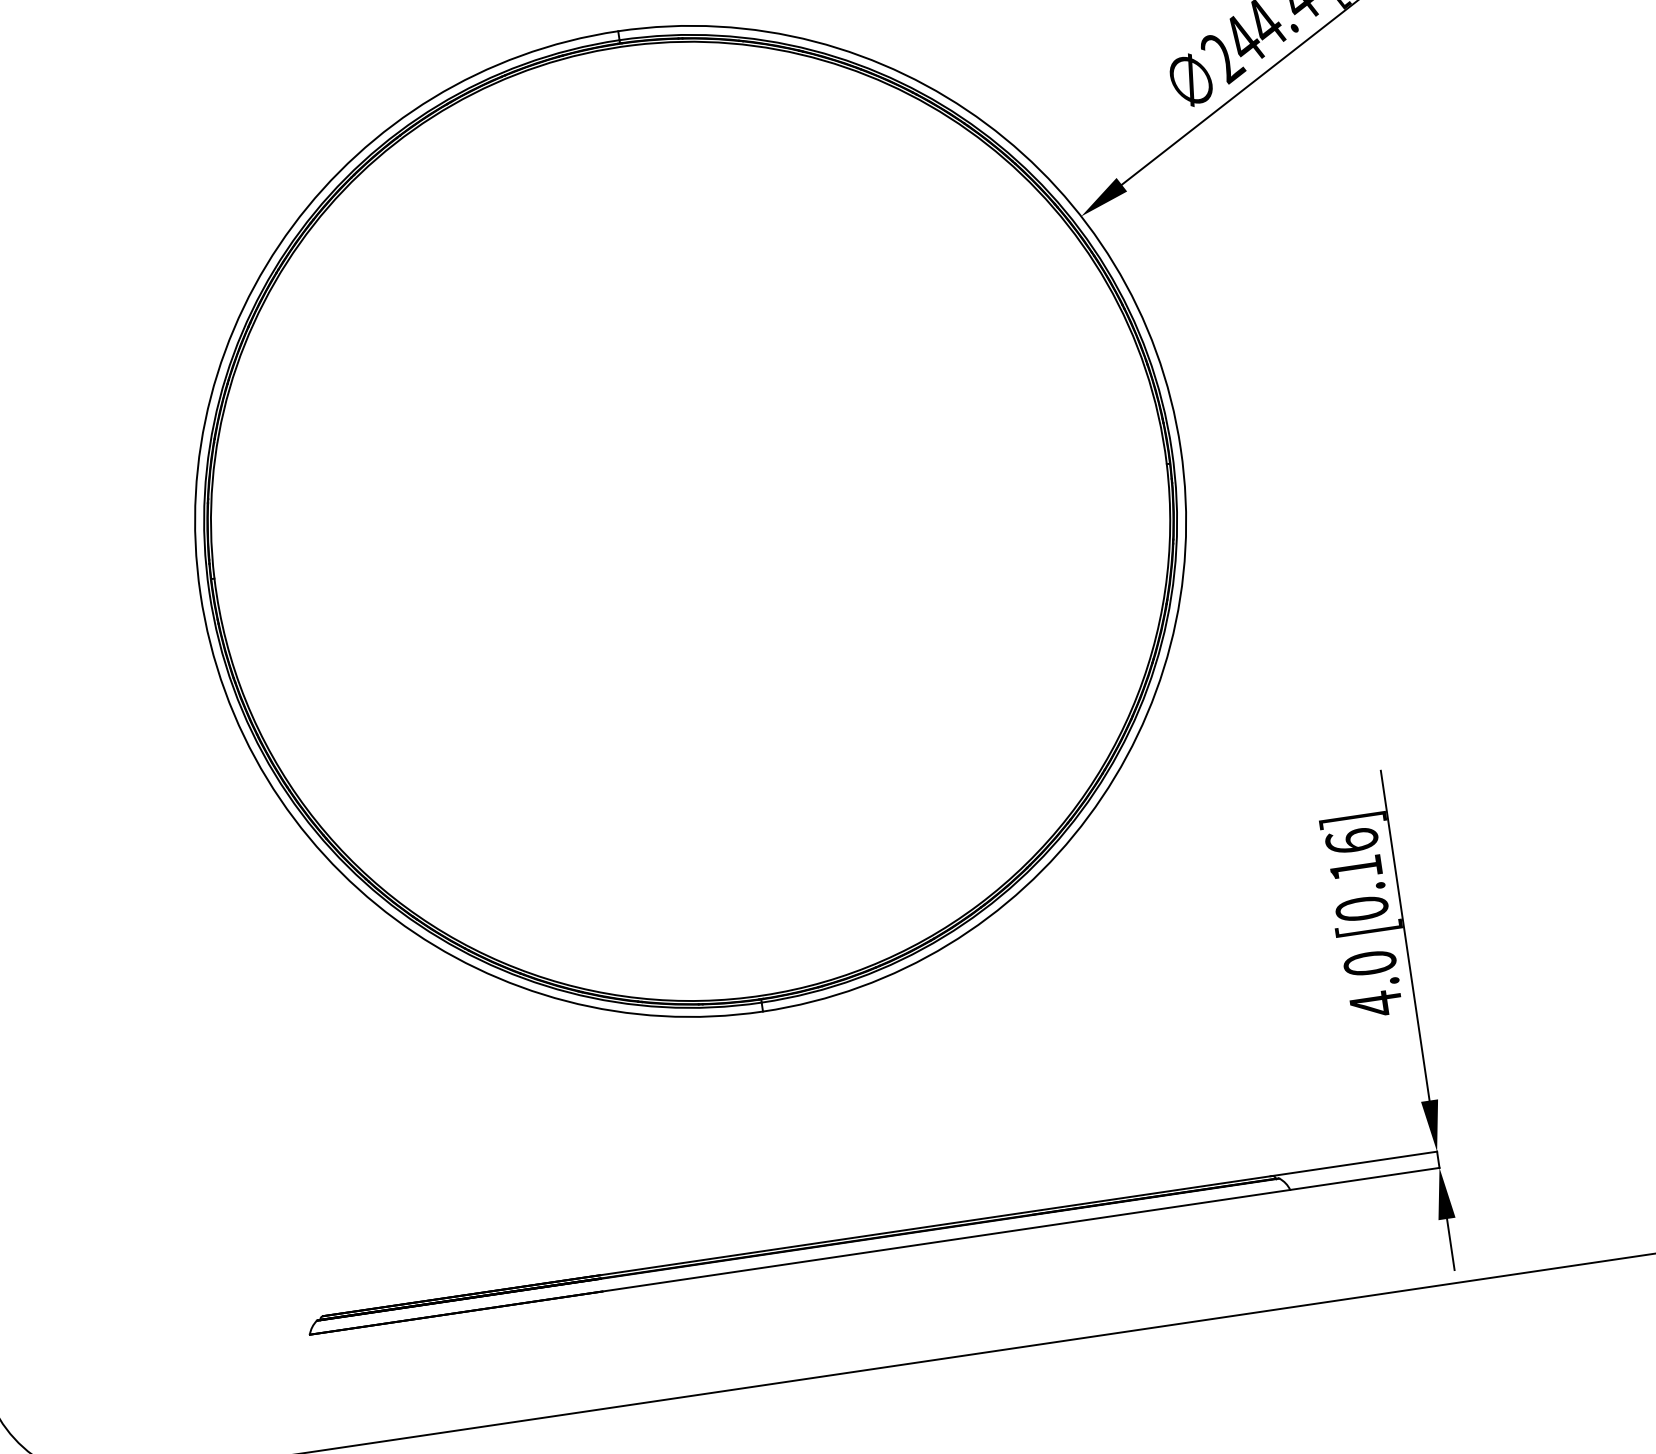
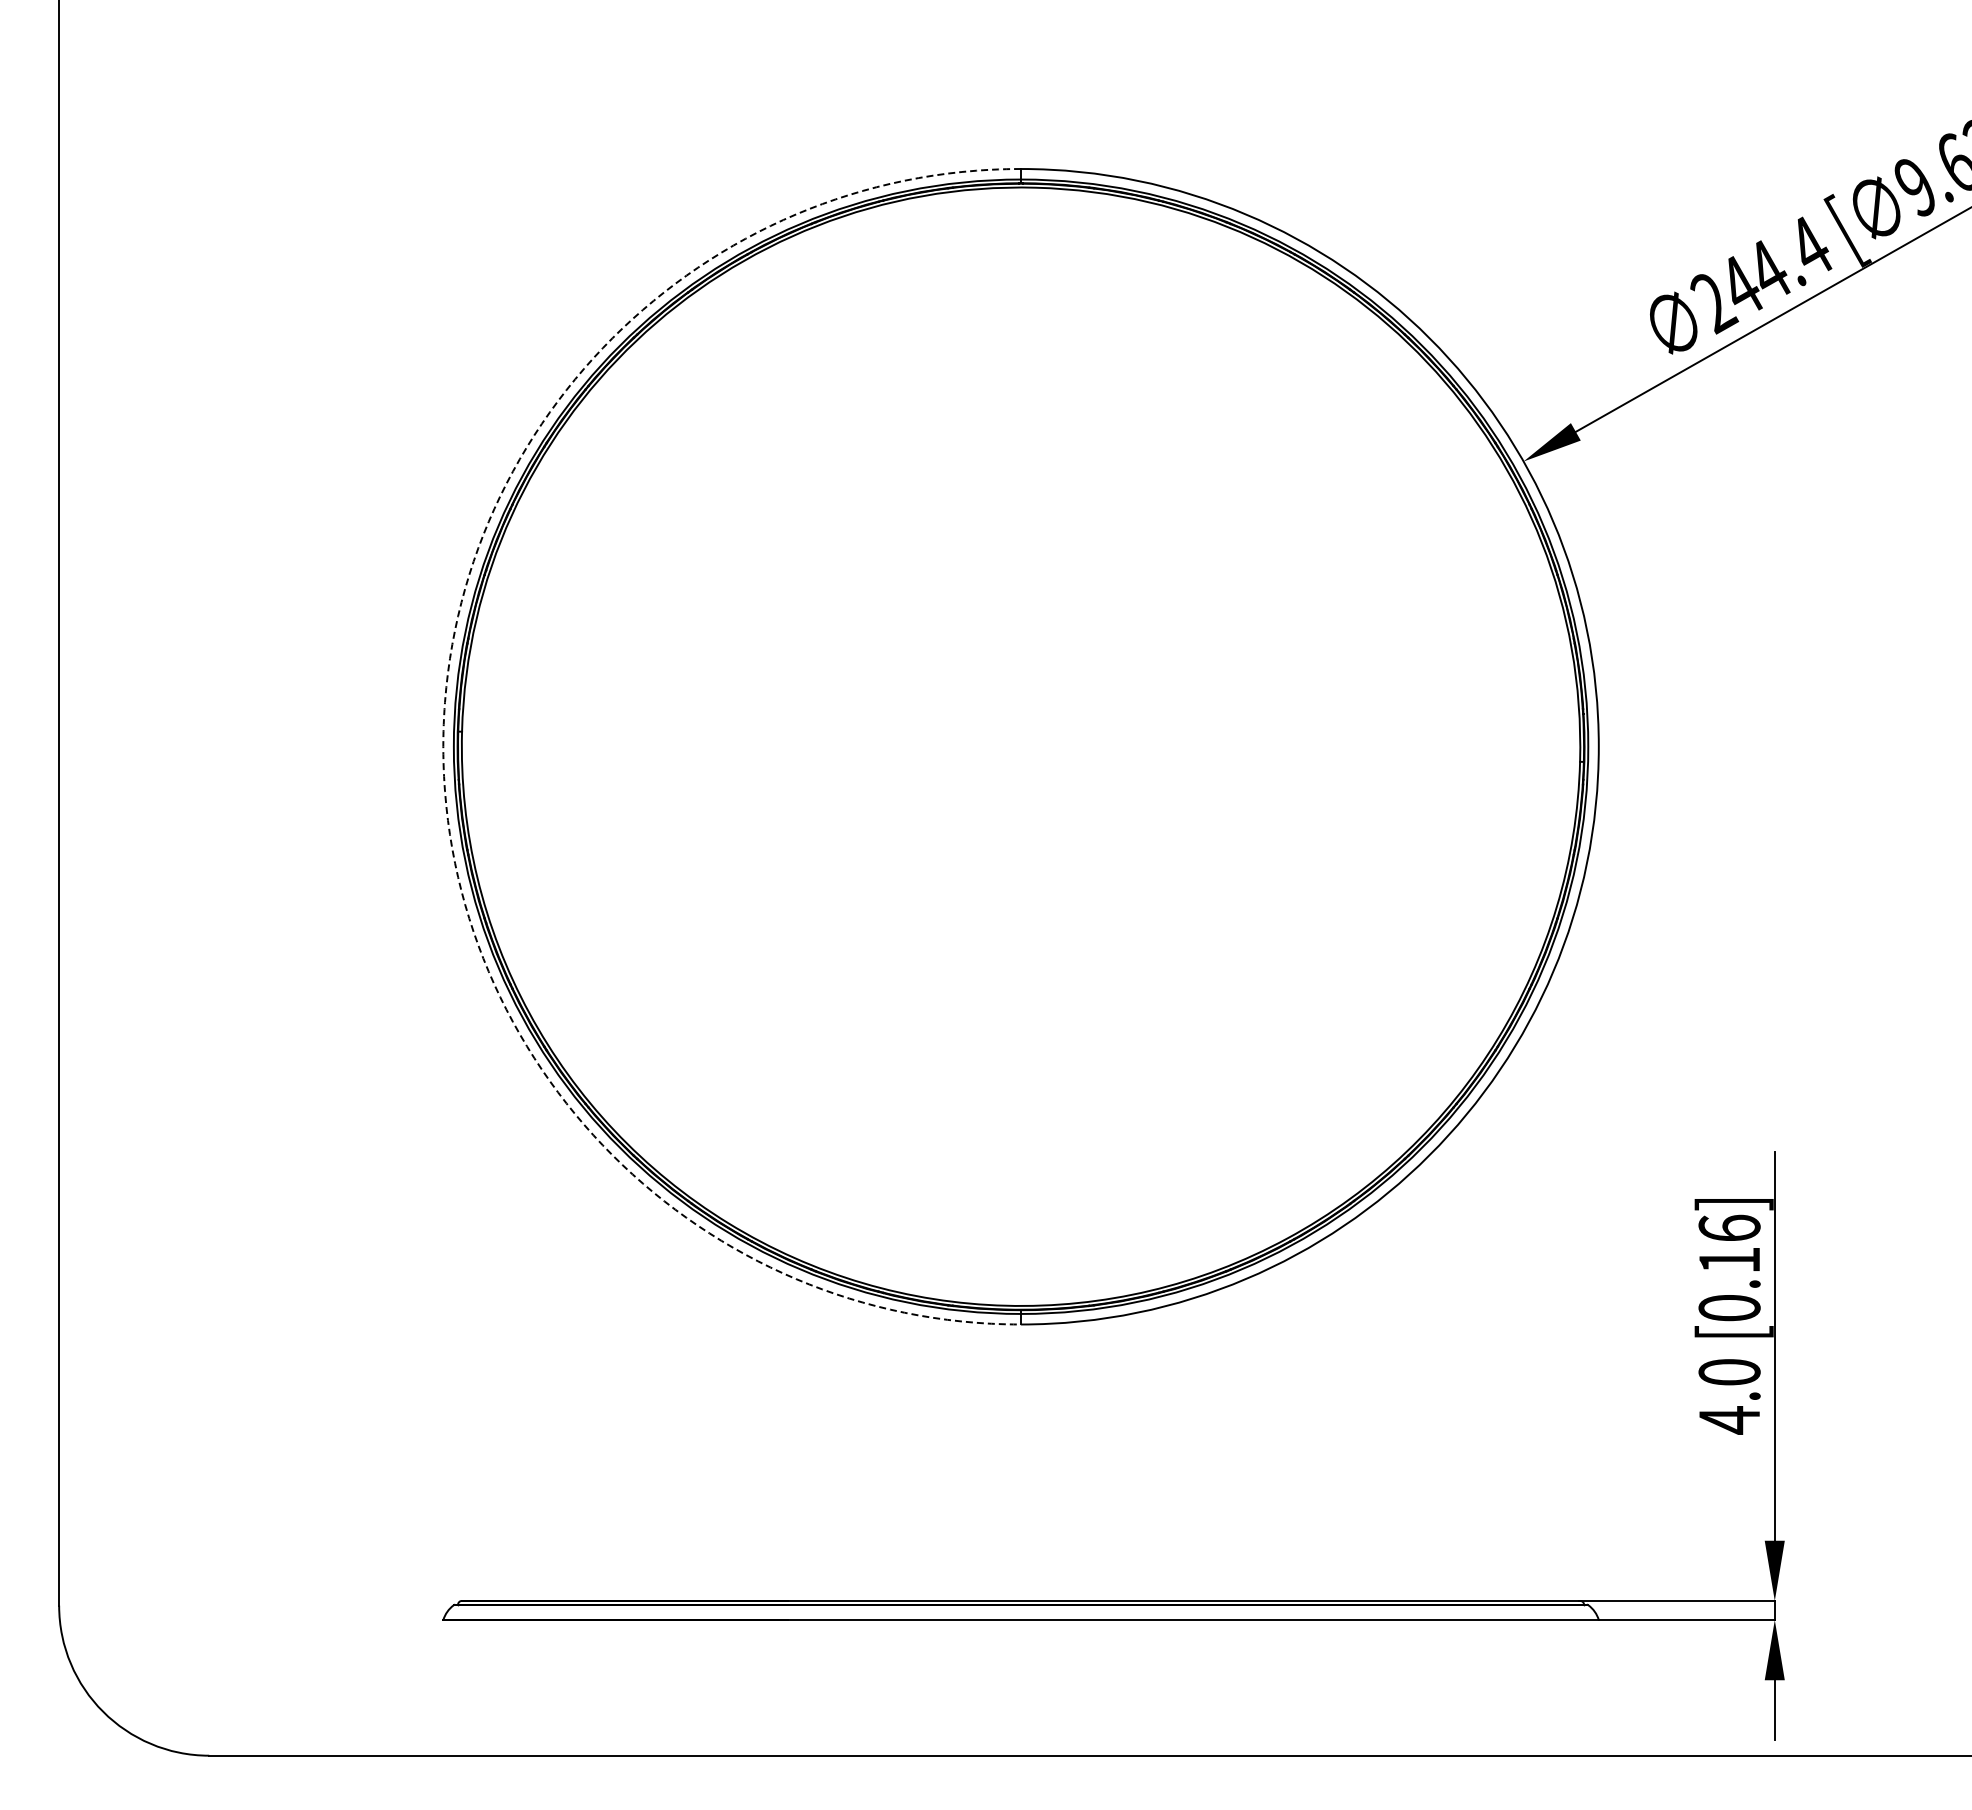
arc: (200, 593) -> (443, 746), solid -> dashed

